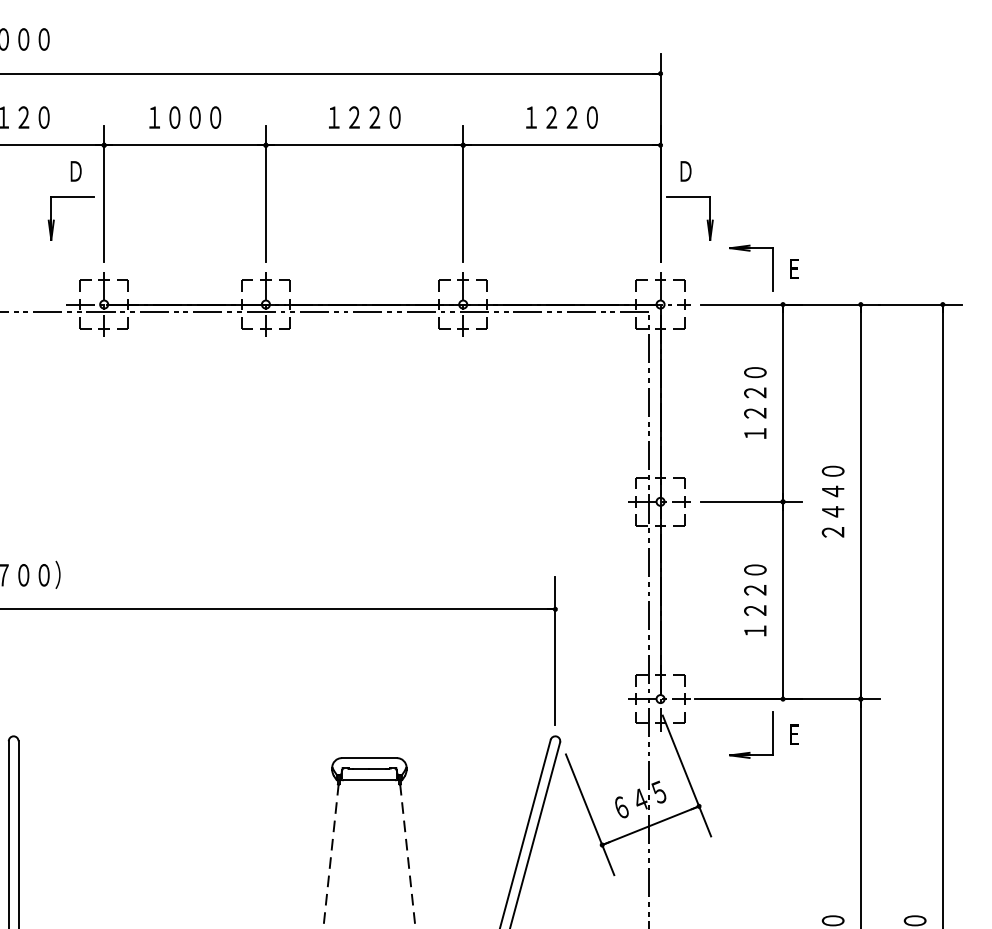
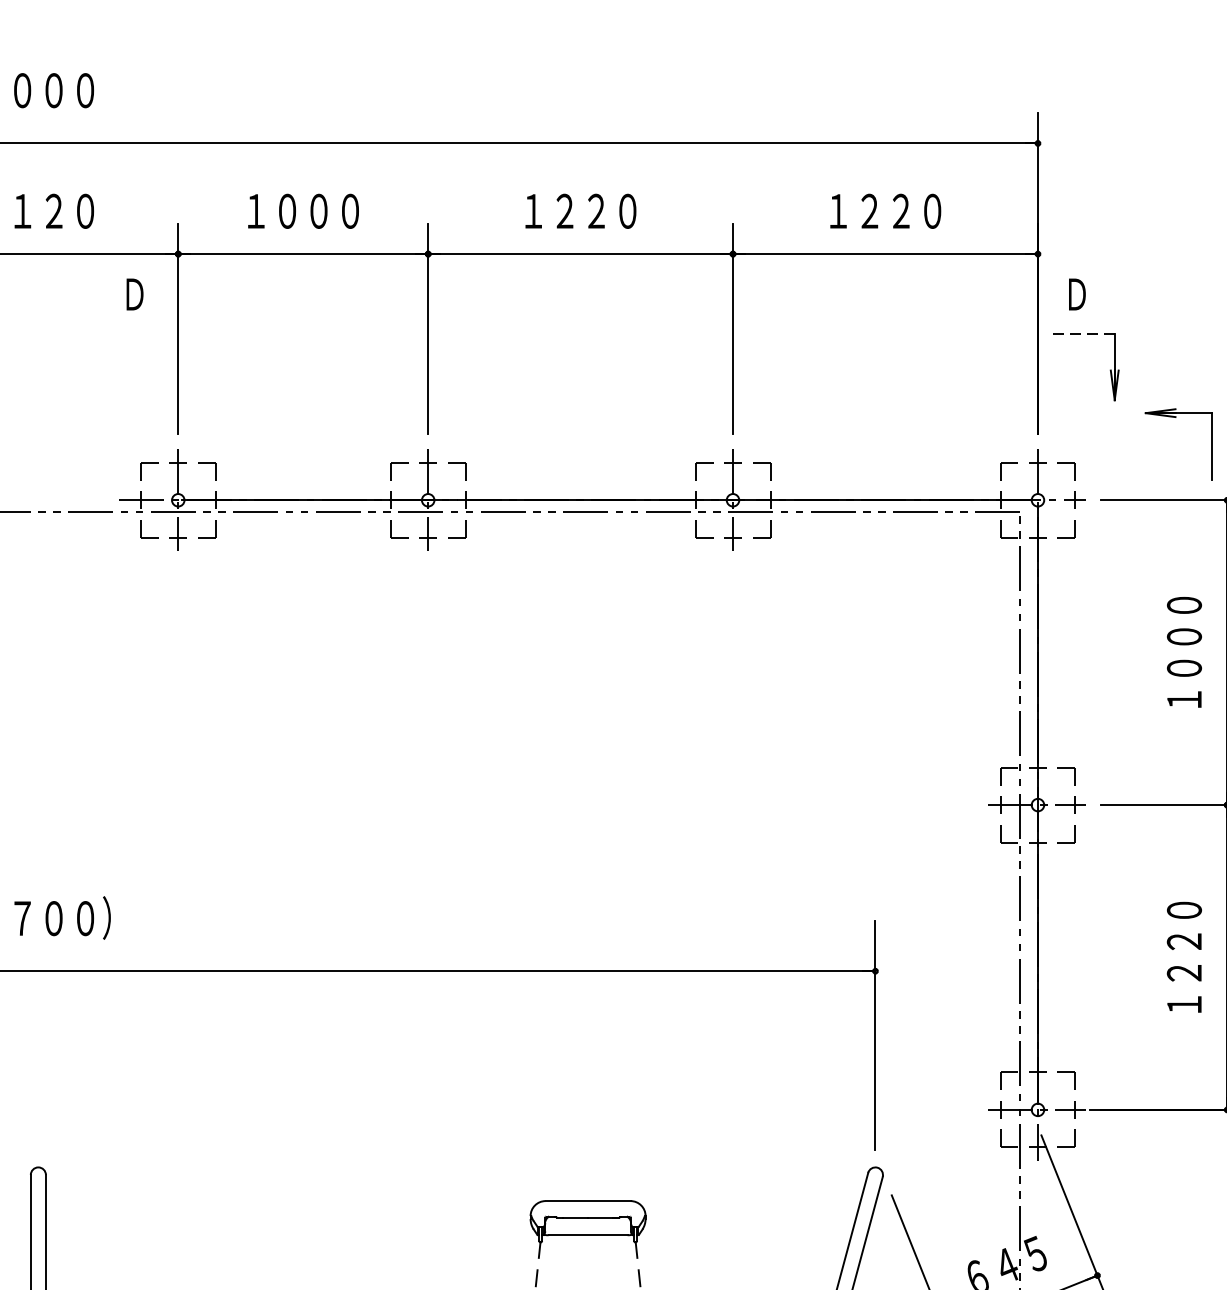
line: (688, 197) -> (1081, 334), solid -> dashed
part: (54, 219) -> (101, 368), removed
text: (755, 402) -> (1184, 651), １２２０ -> １０００
part: (750, 752) -> (1176, 1192), removed

